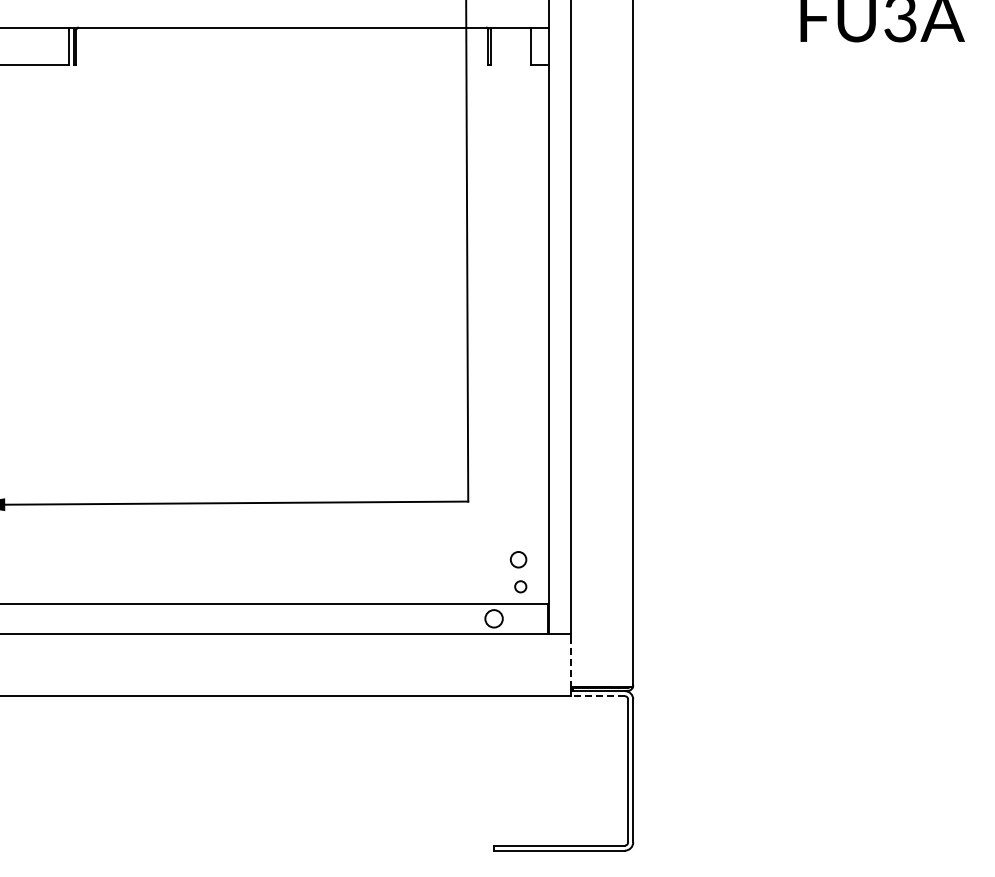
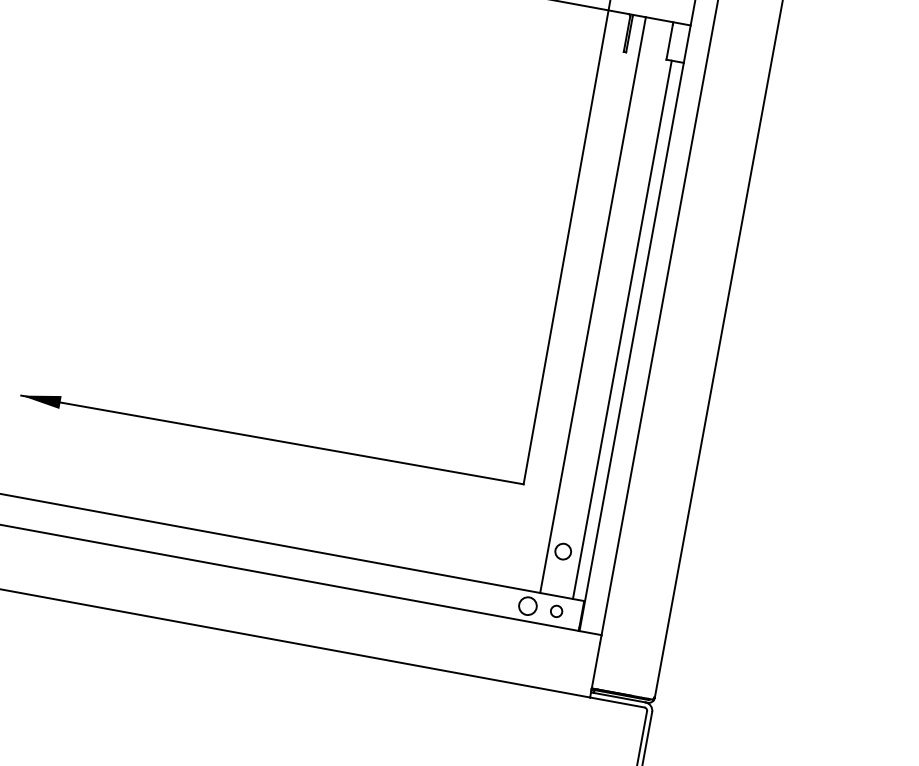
line: (503, 315) -> (592, 304), added
line: (536, 334) -> (622, 329), added
circle: (520, 586) -> (556, 611), moved
line: (570, 665) -> (595, 666), dashed -> solid
line: (597, 696) -> (617, 702), dashed -> solid

